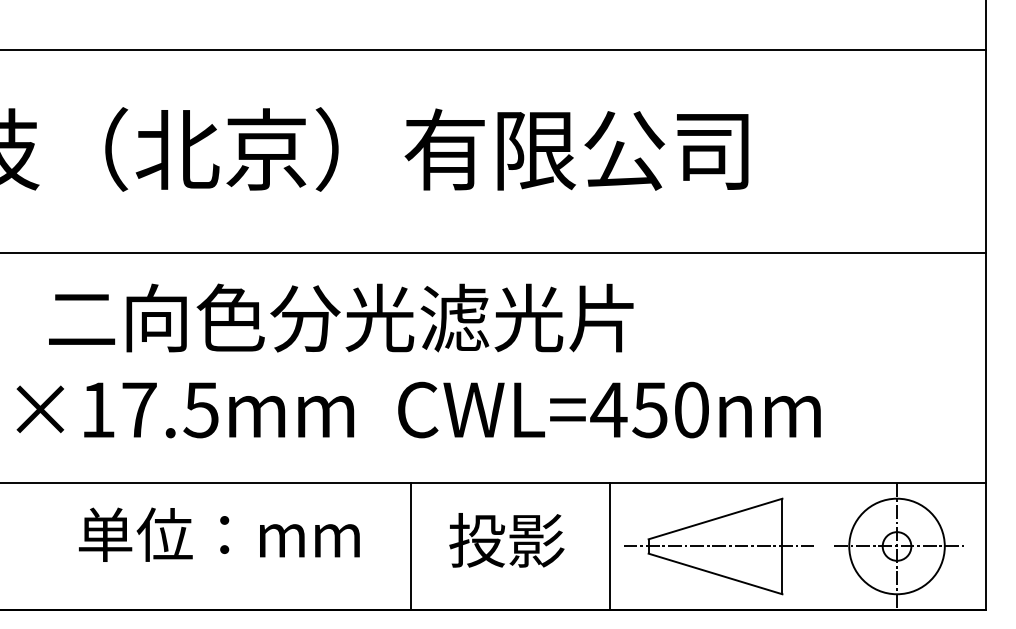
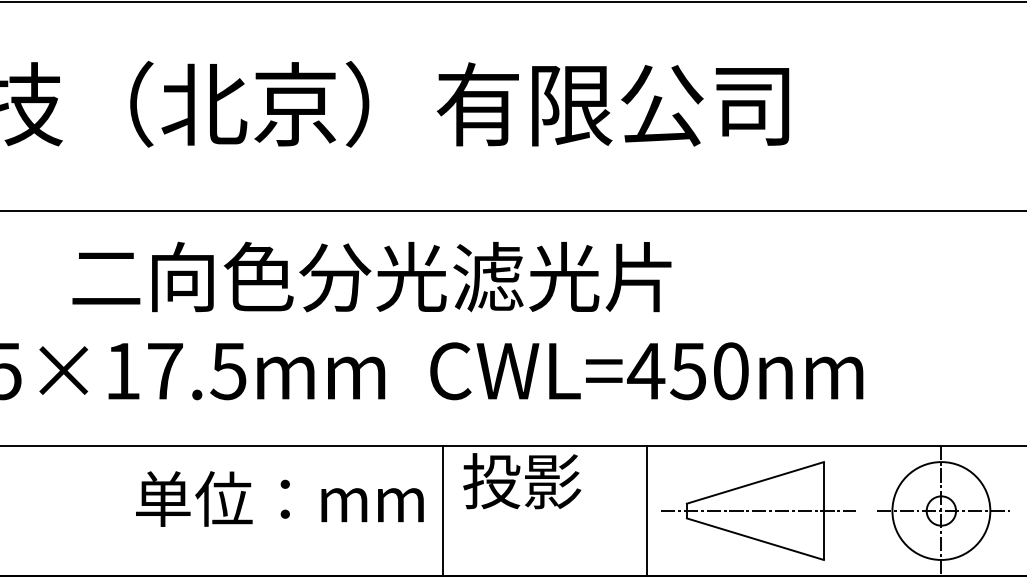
text: (219, 534) -> (280, 498), moved
text: (506, 540) -> (521, 481), moved

